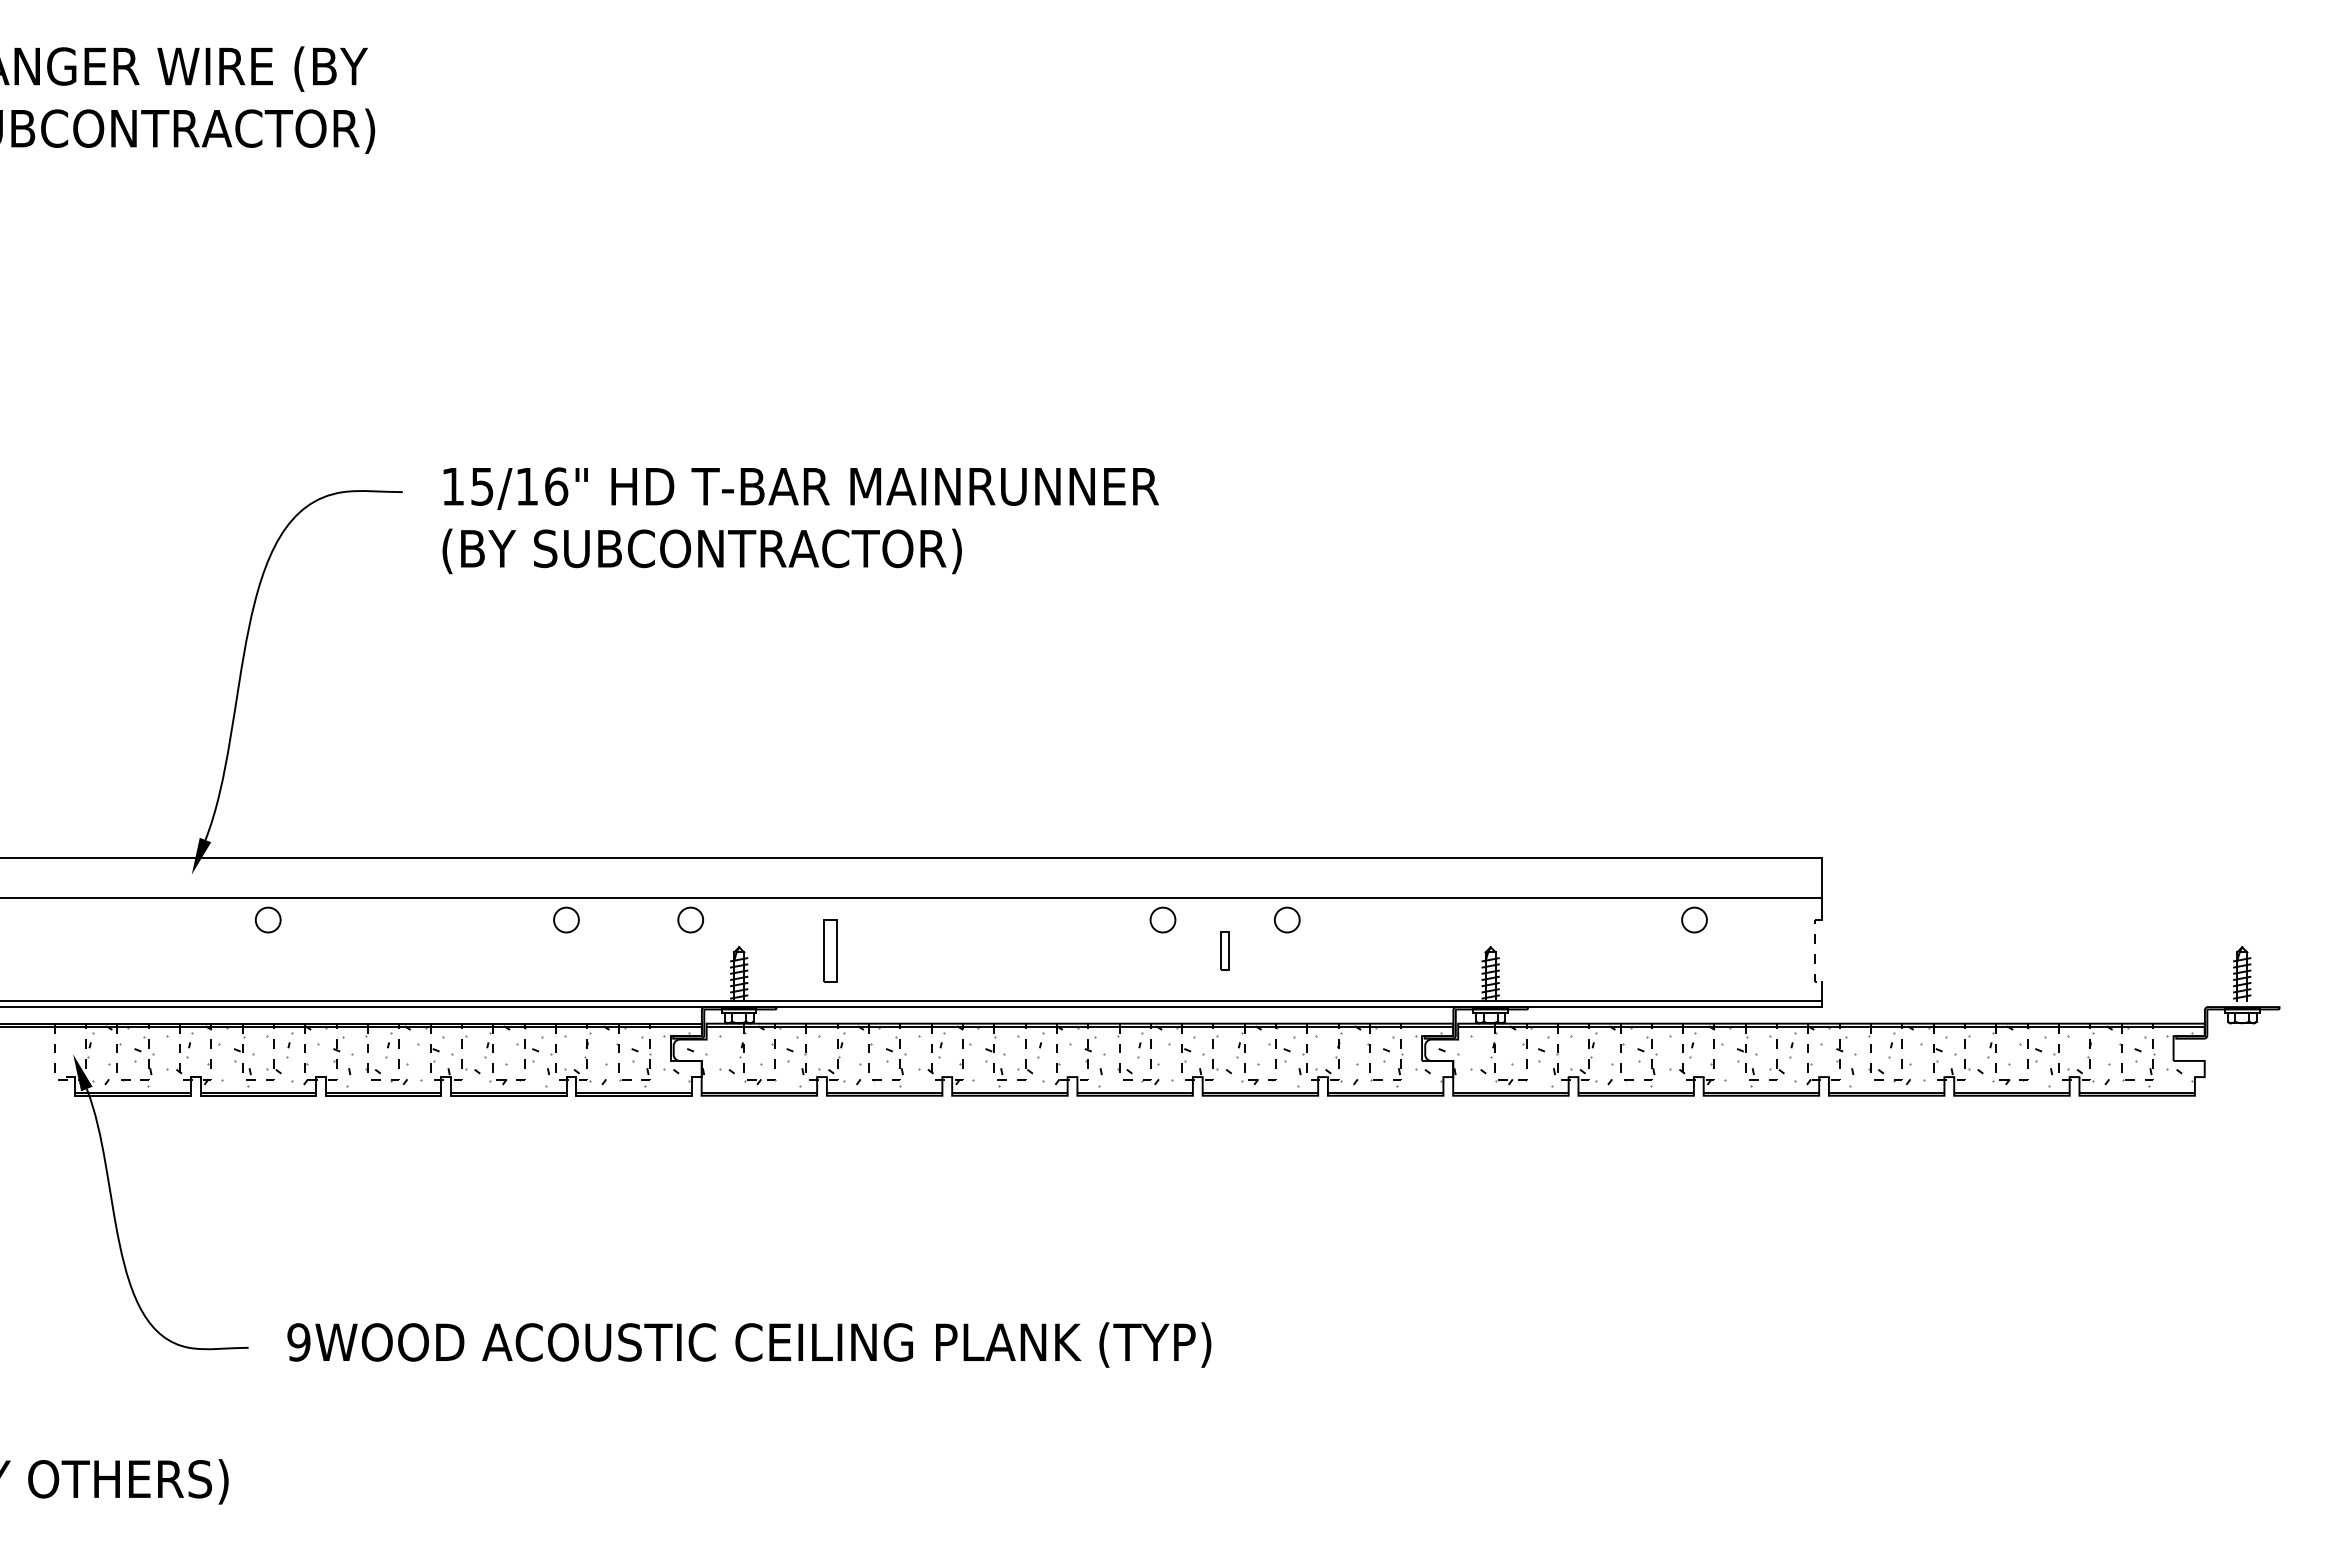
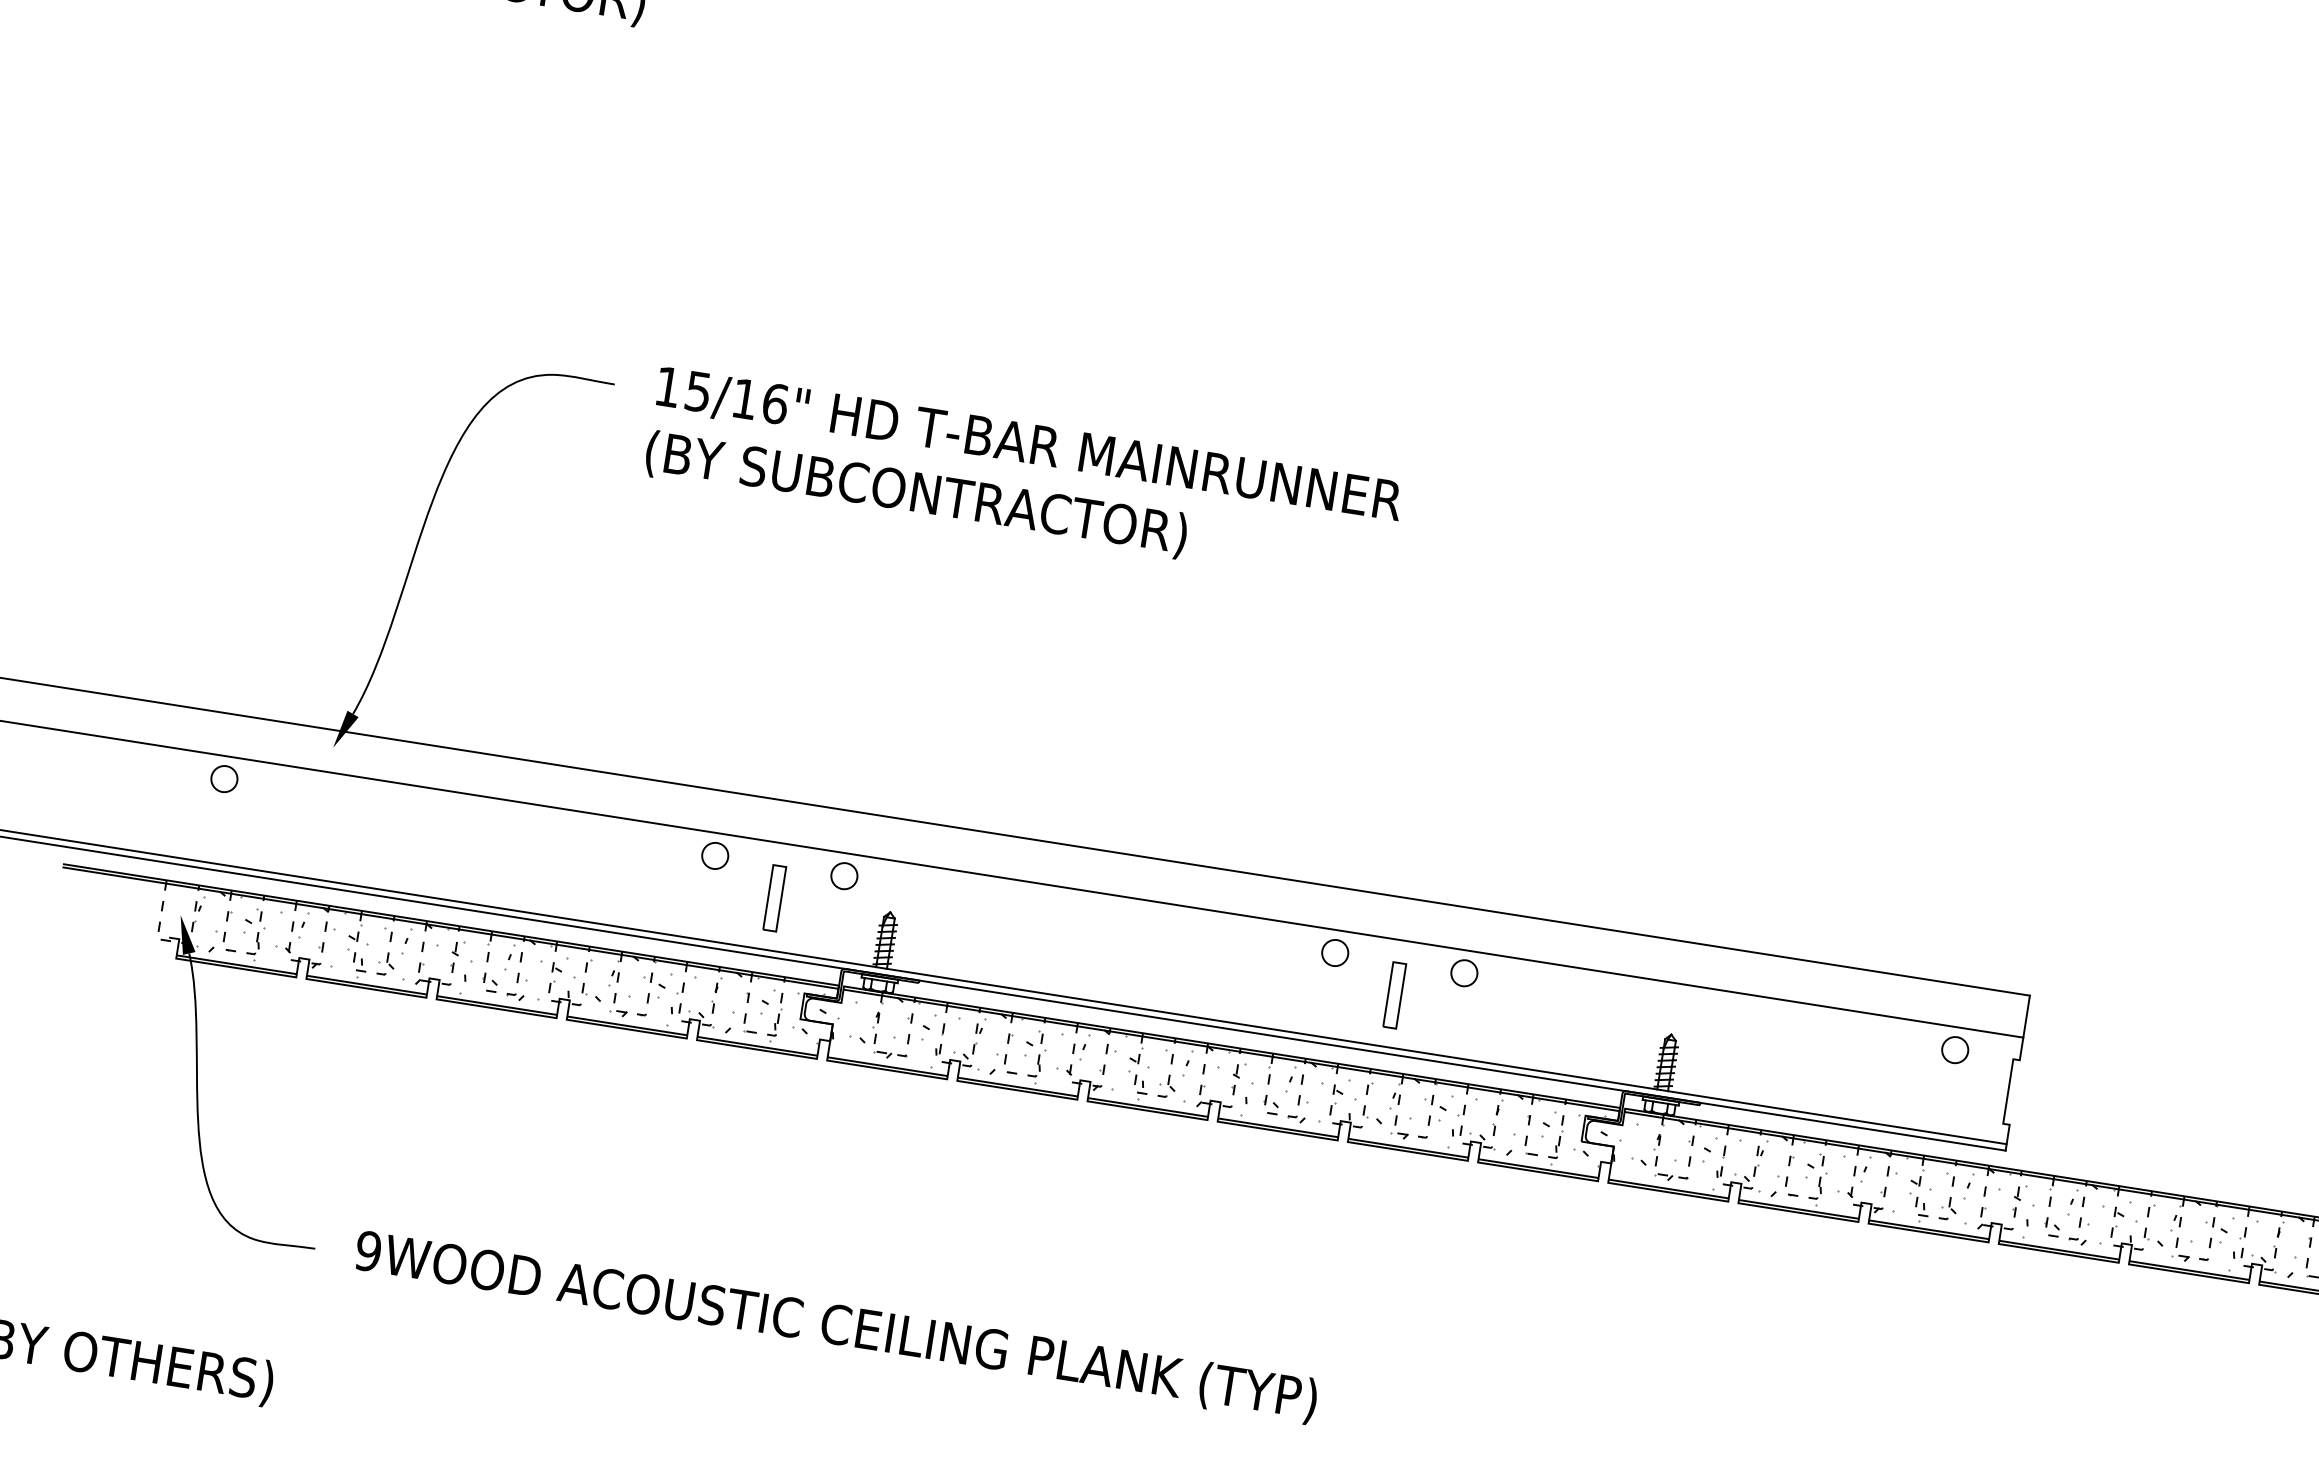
circle: (267, 919) -> (223, 778), moved
circle: (1694, 919) -> (1955, 1049), moved
part: (830, 950) -> (774, 897), moved
part: (1224, 950) -> (1394, 994), size x1.67
line: (1815, 951) -> (2008, 1091), dashed -> solid

